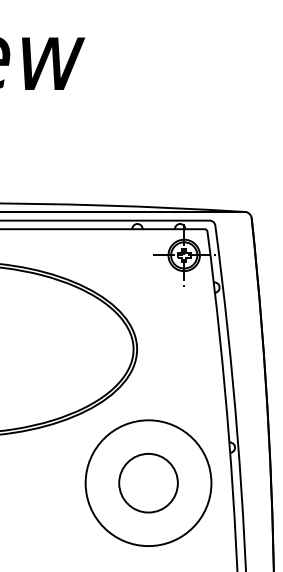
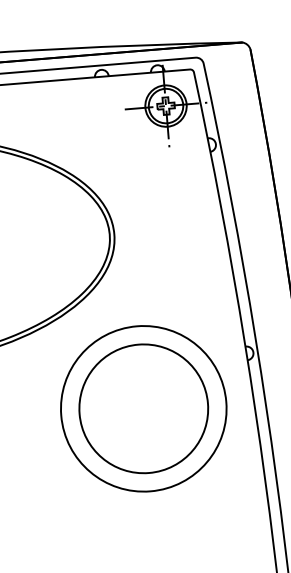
circle: (148, 483) -> (143, 409), size x1.67

